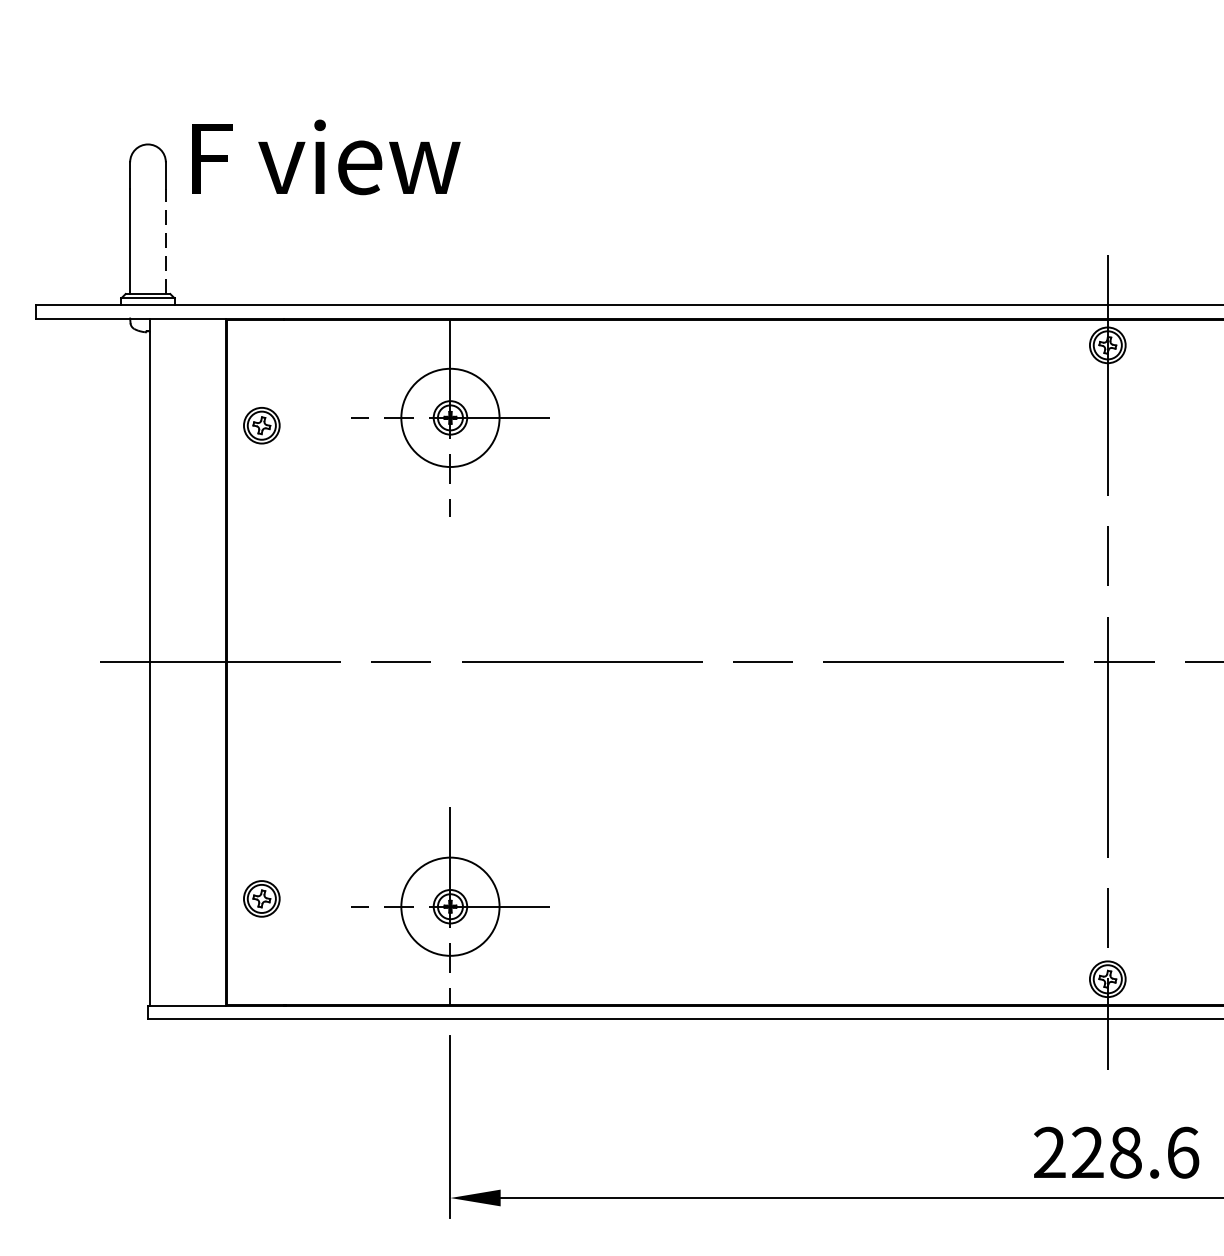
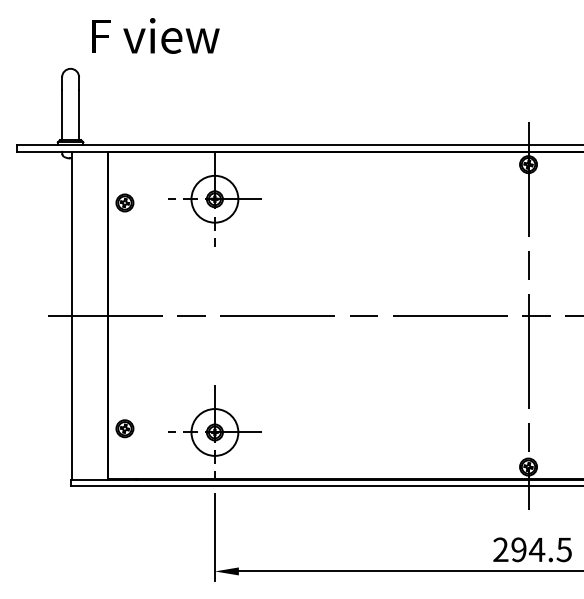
text: (325, 156) -> (155, 35), moved
line: (166, 240) -> (79, 114), dashed -> solid
text: (1134, 1152) -> (541, 549), 228.6 -> 294.5

